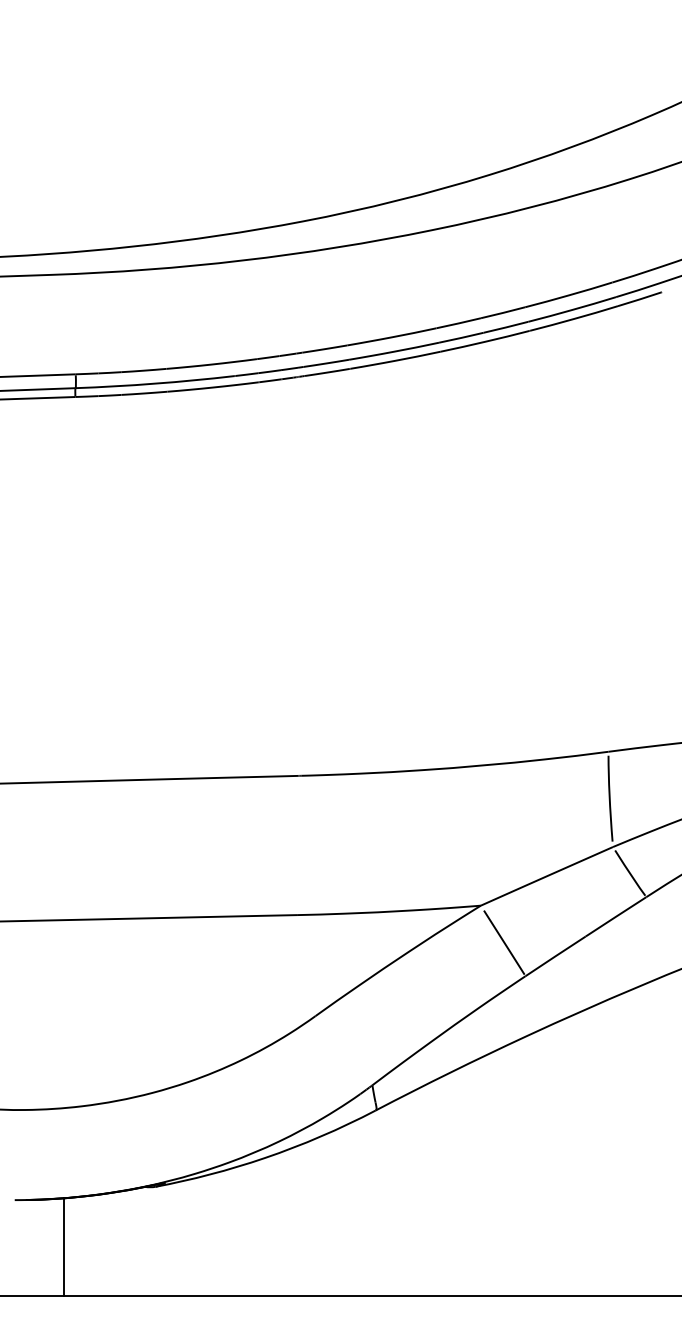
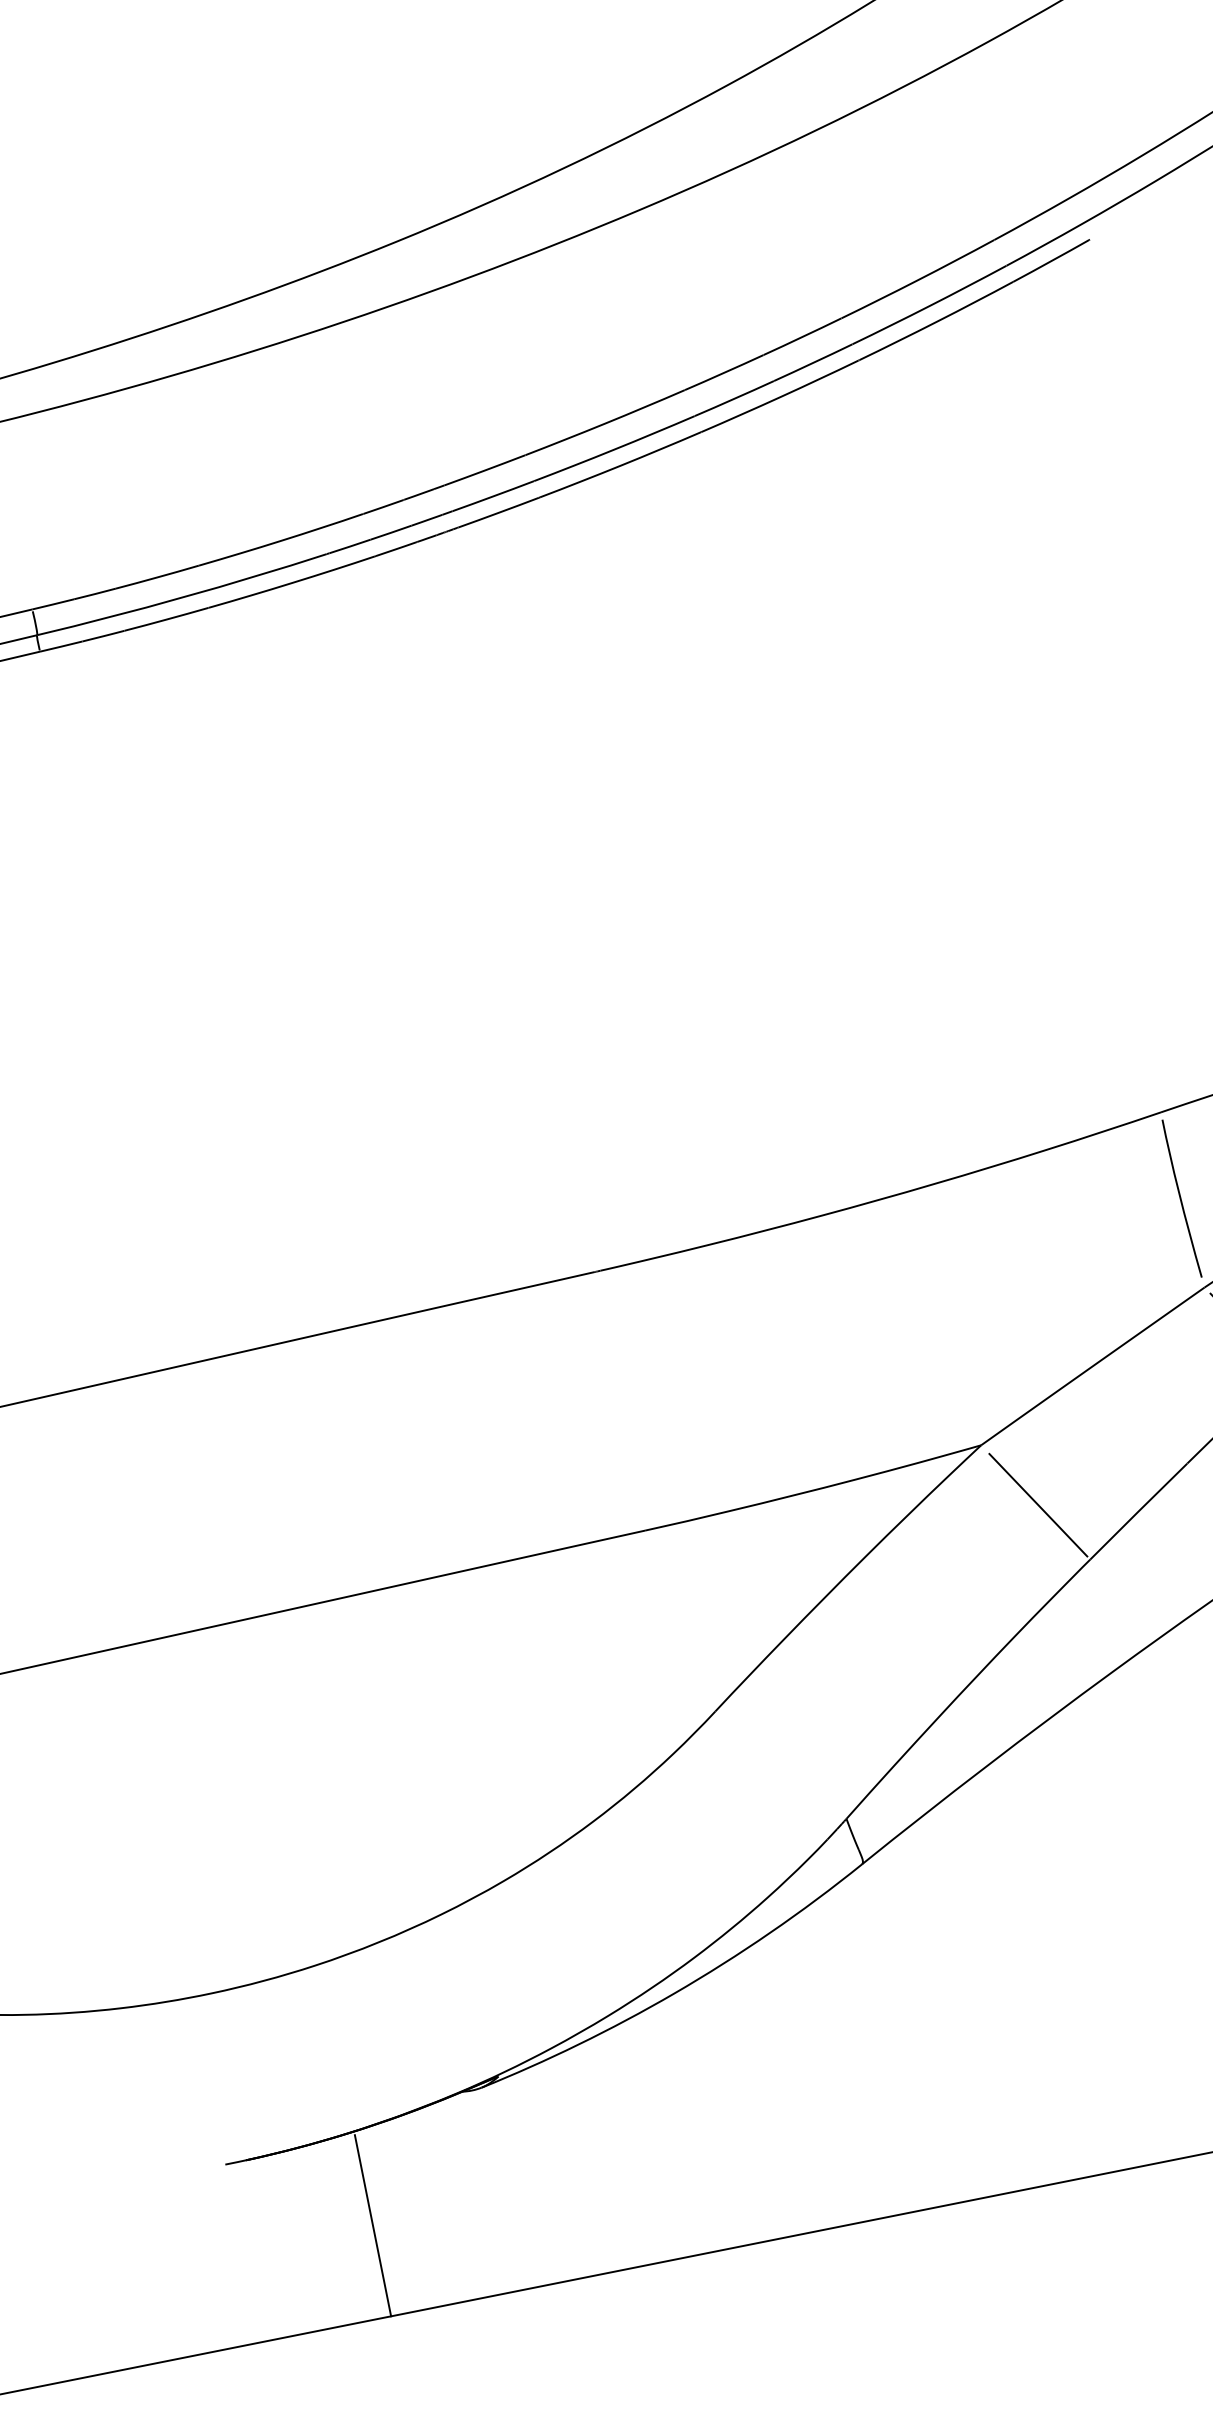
line: (63, 1246) -> (371, 2224), moved

